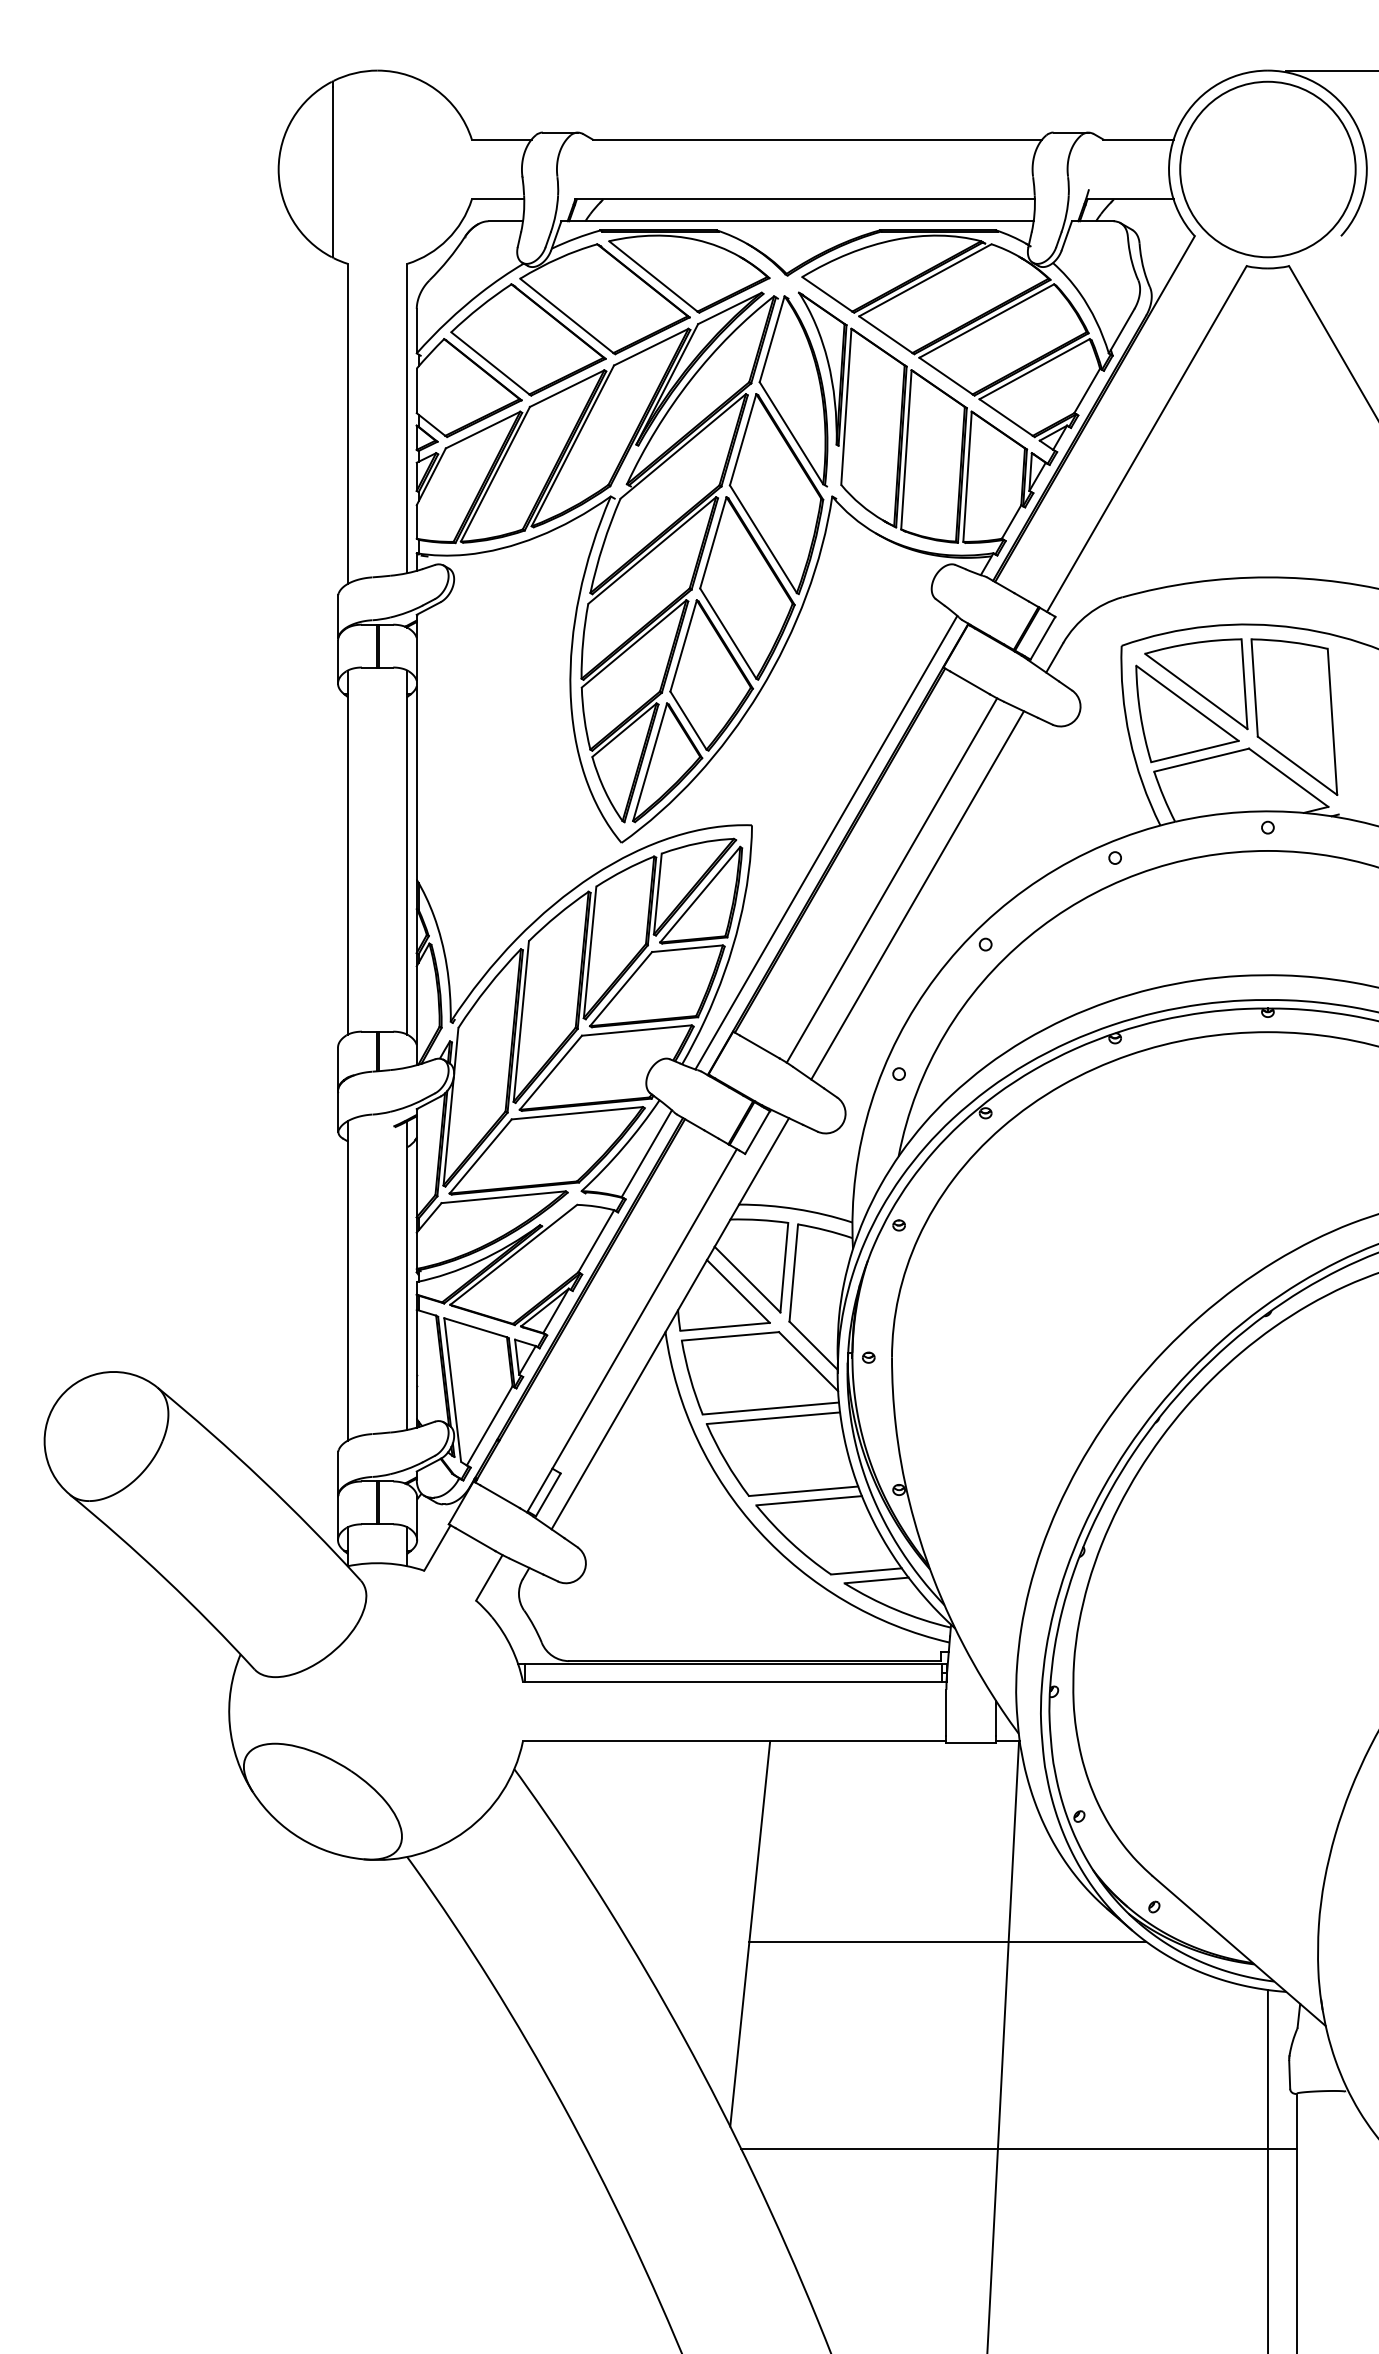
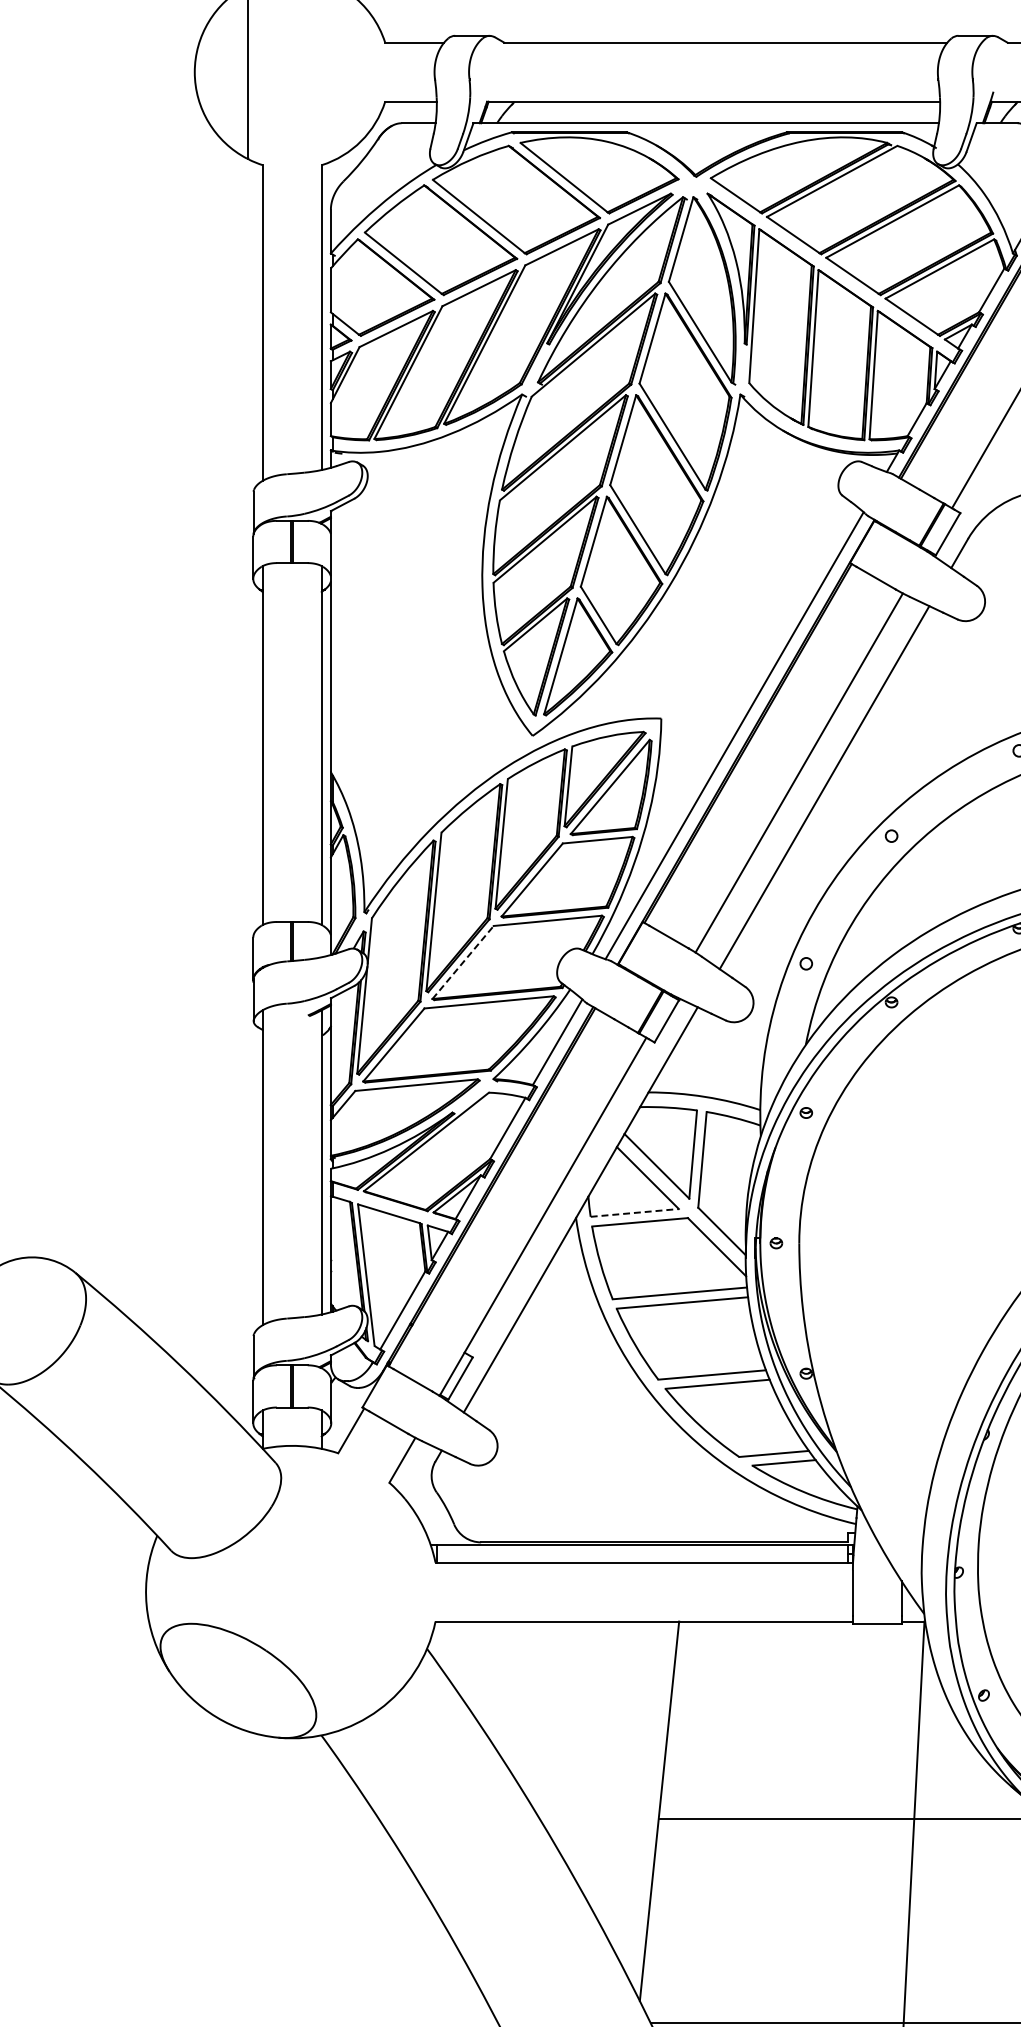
line: (551, 1072) -> (463, 962), solid -> dashed
line: (725, 1326) -> (635, 1212), solid -> dashed

